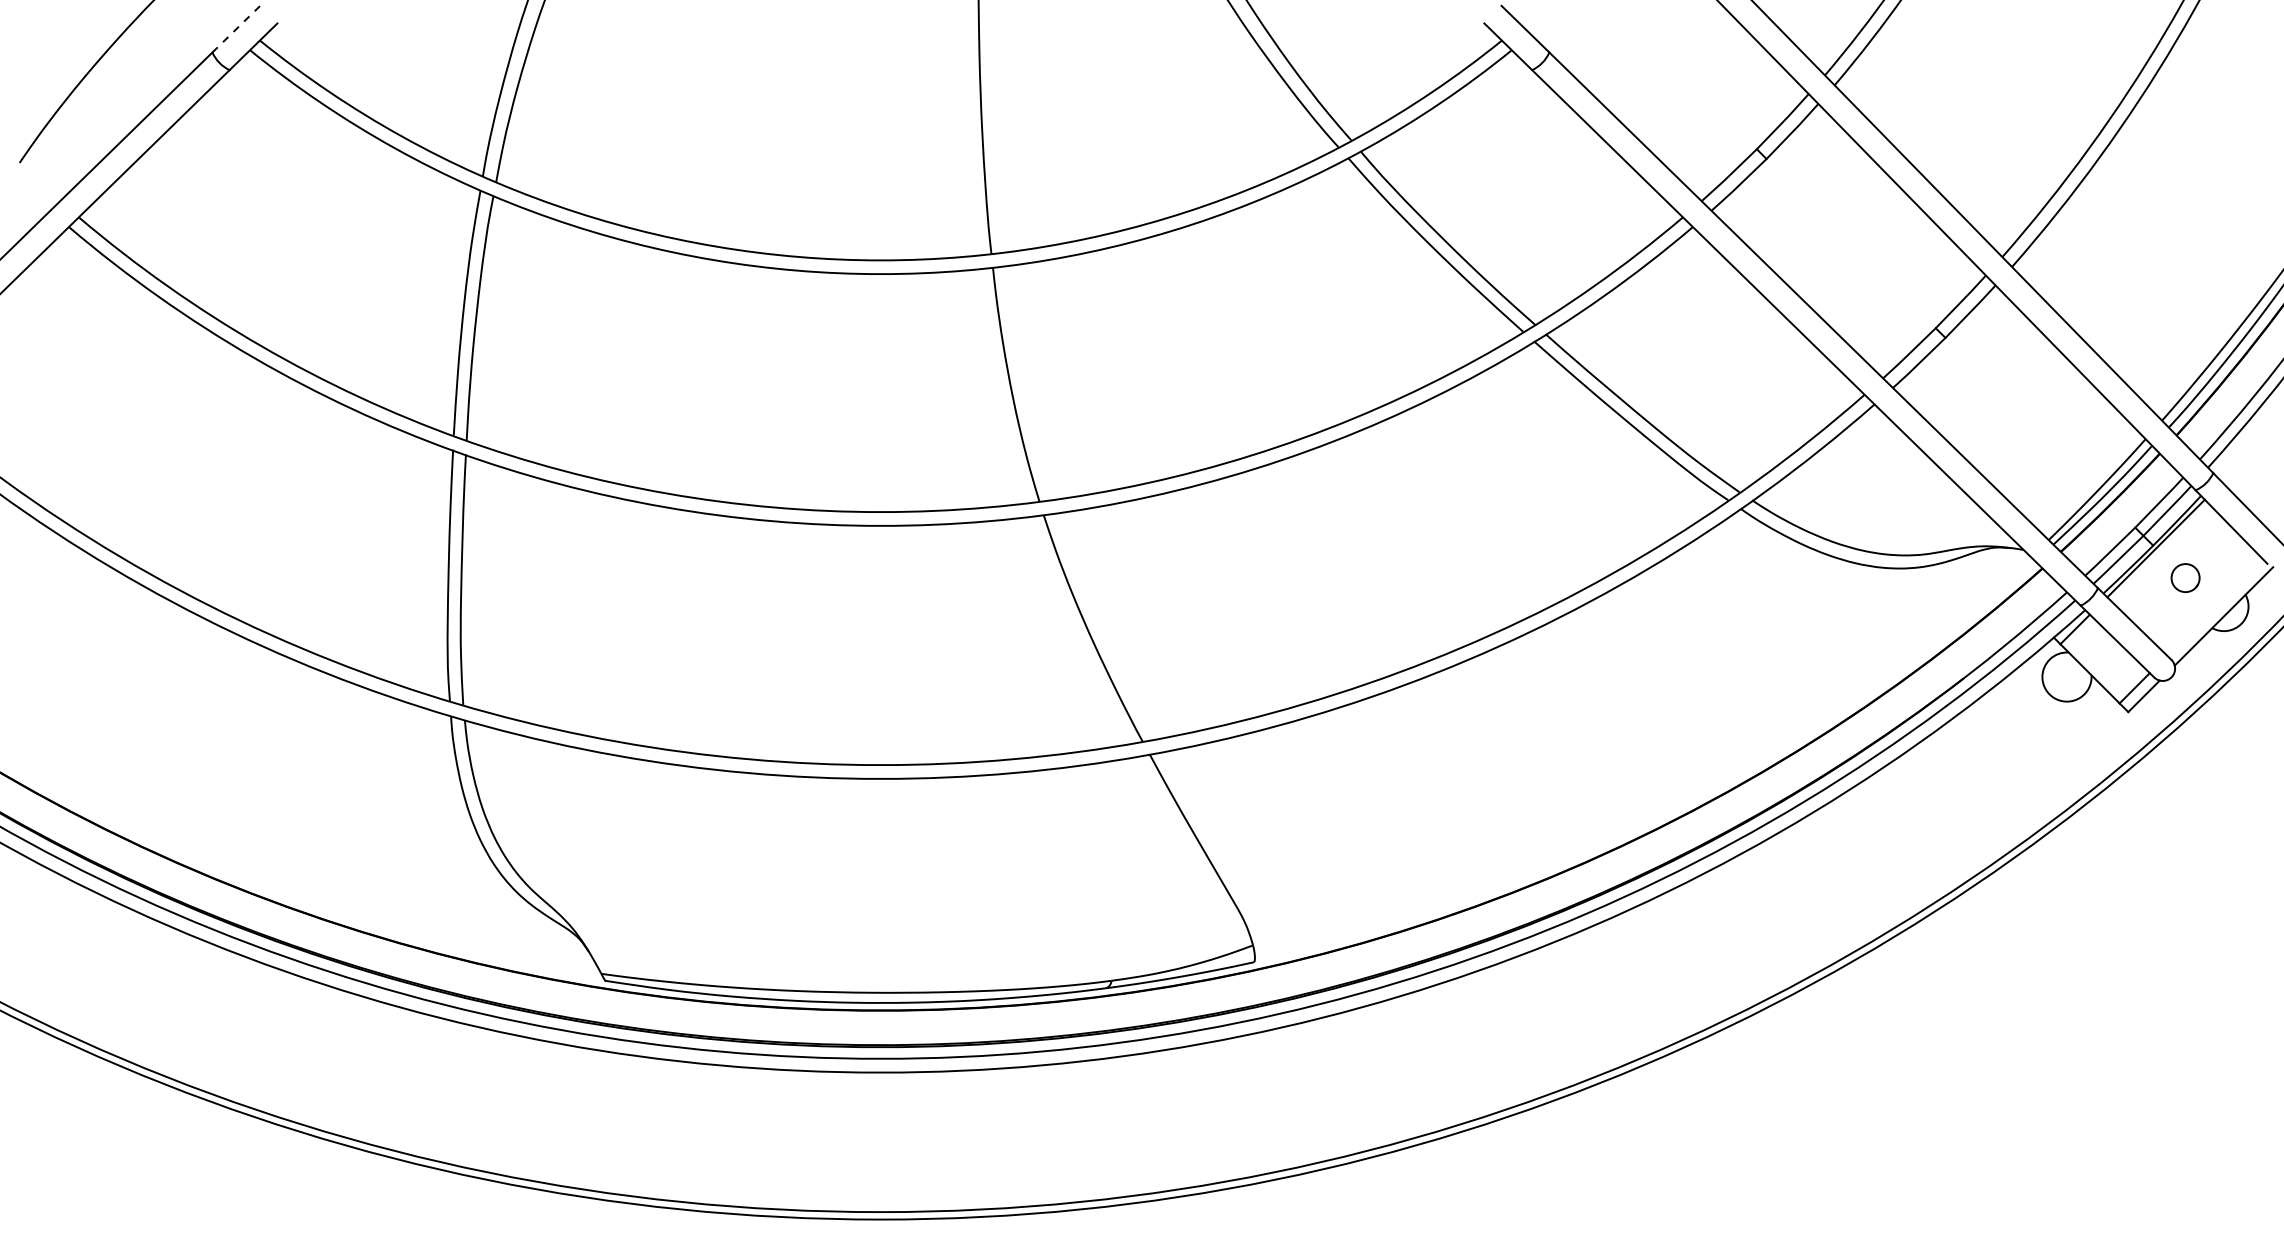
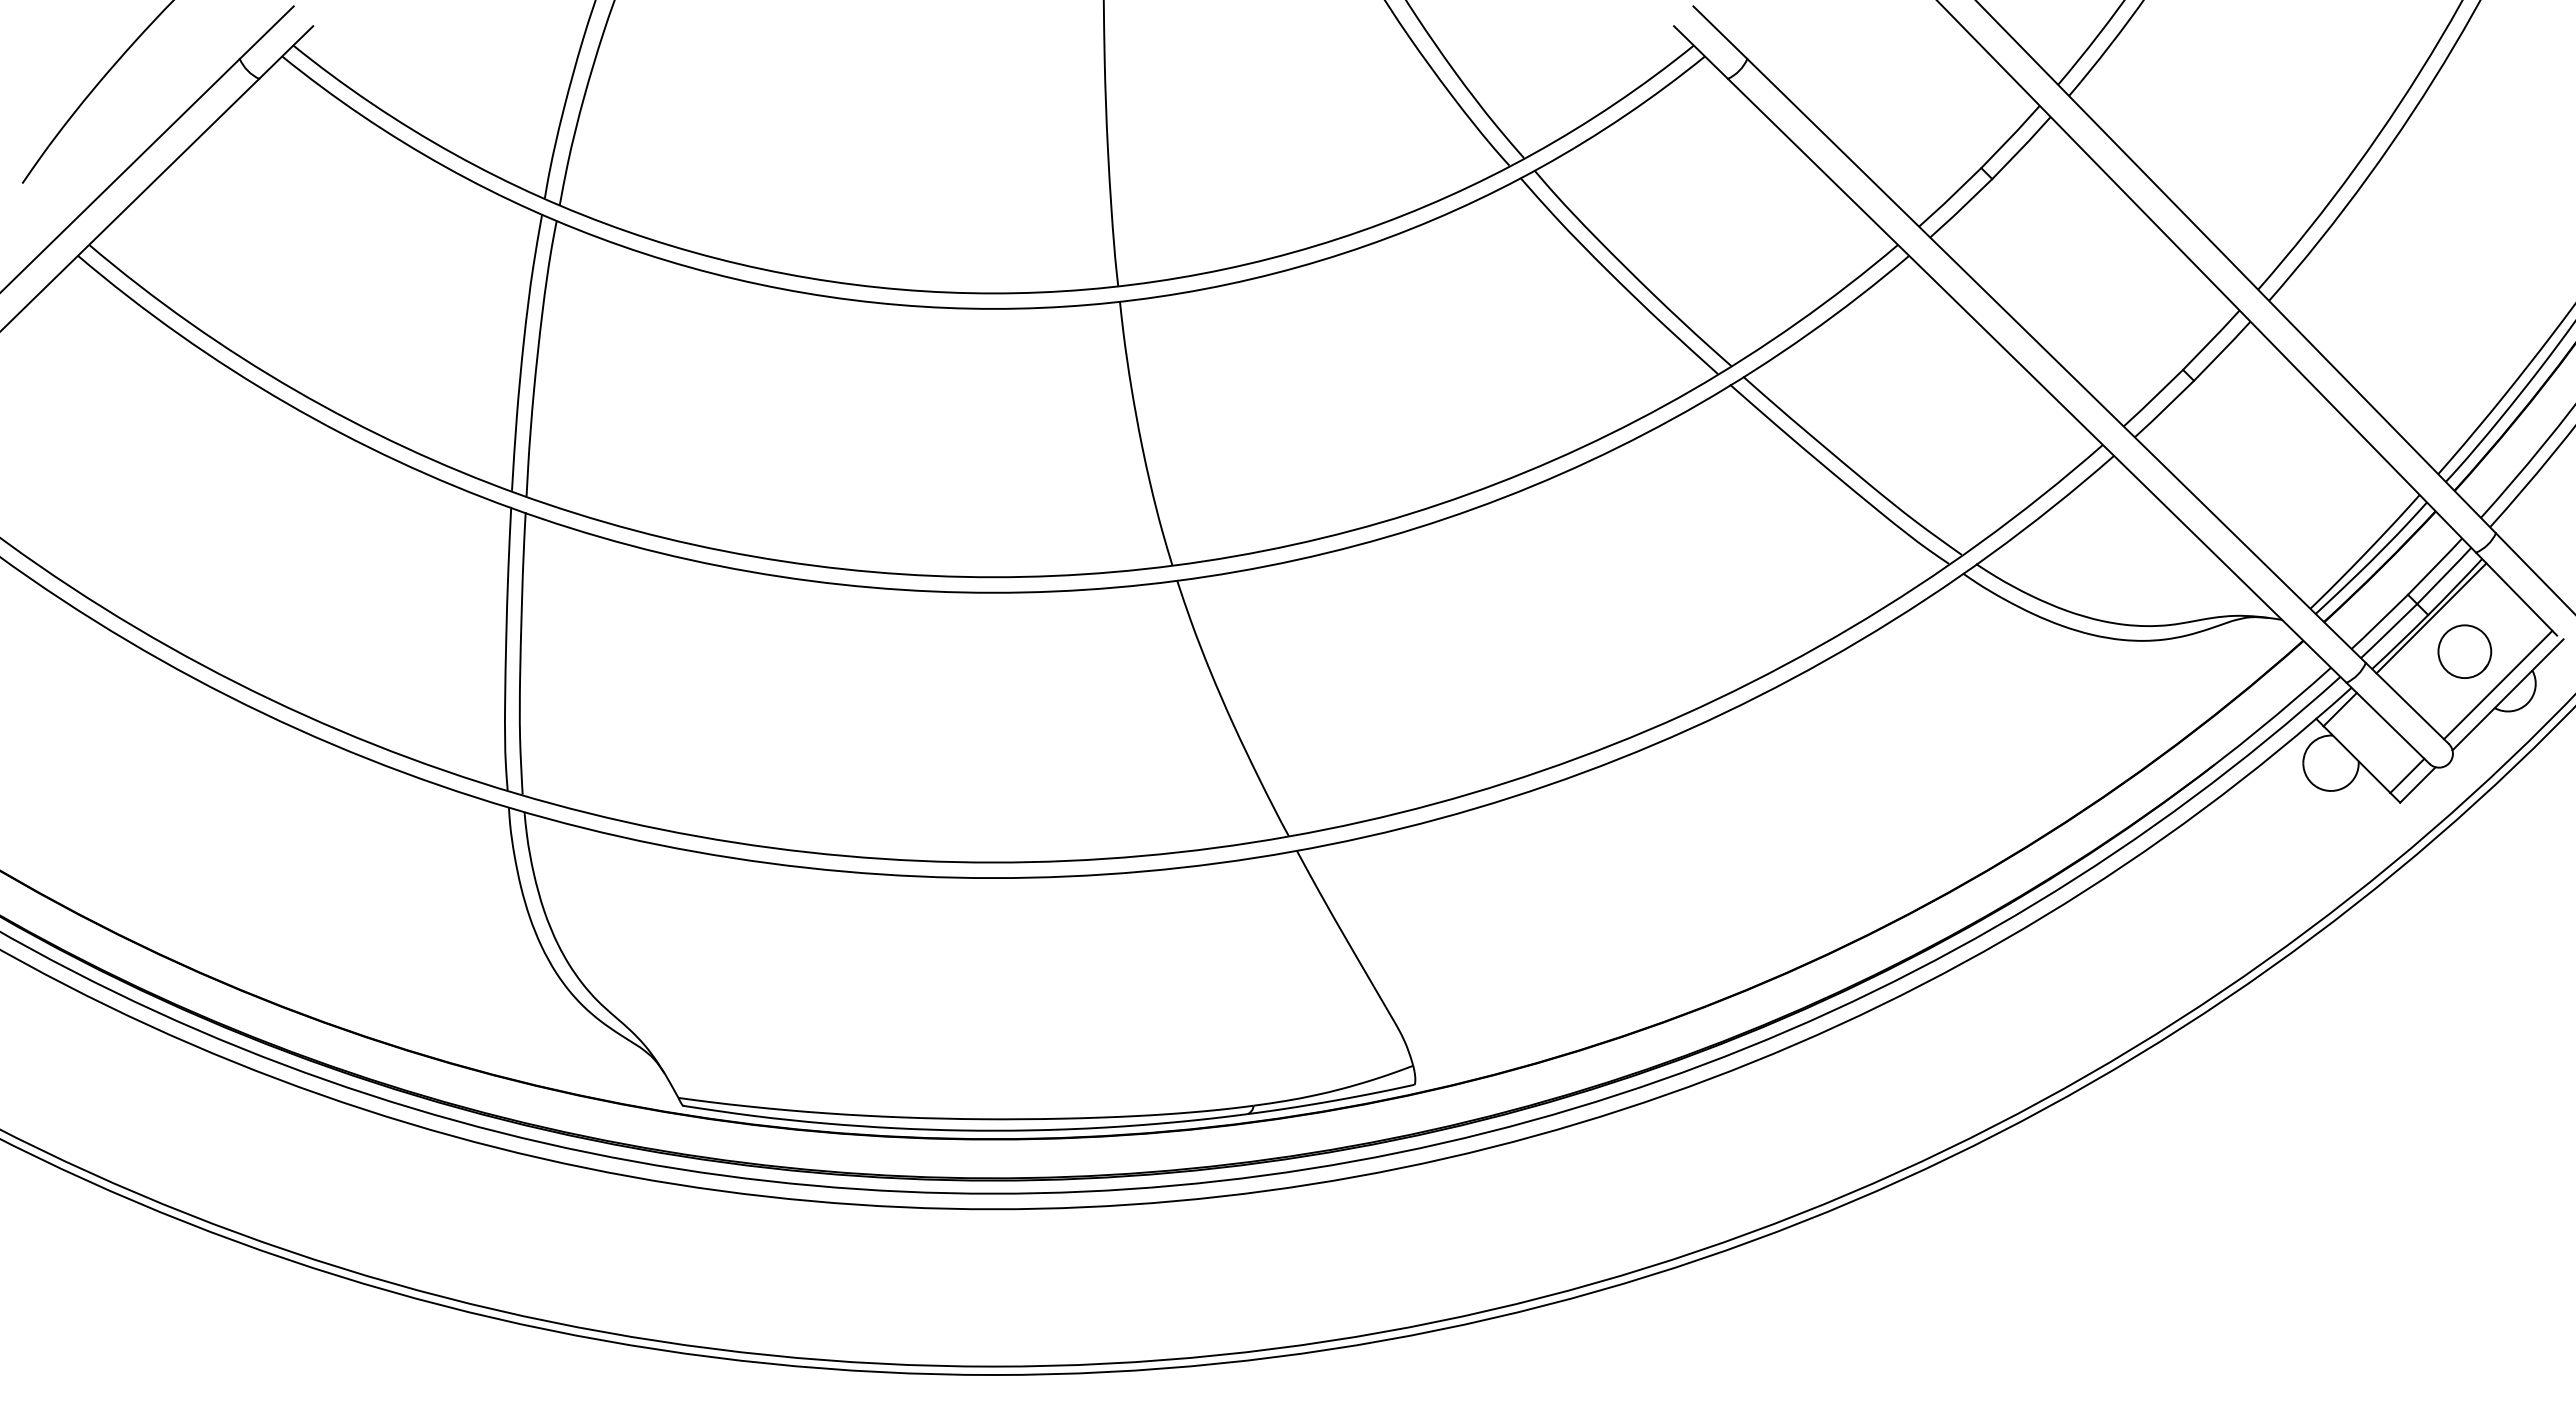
line: (236, 28) -> (266, 31), dashed -> solid
part: (2185, 577) -> (2464, 650), size x1.67
line: (2215, 607) -> (2498, 684), added

